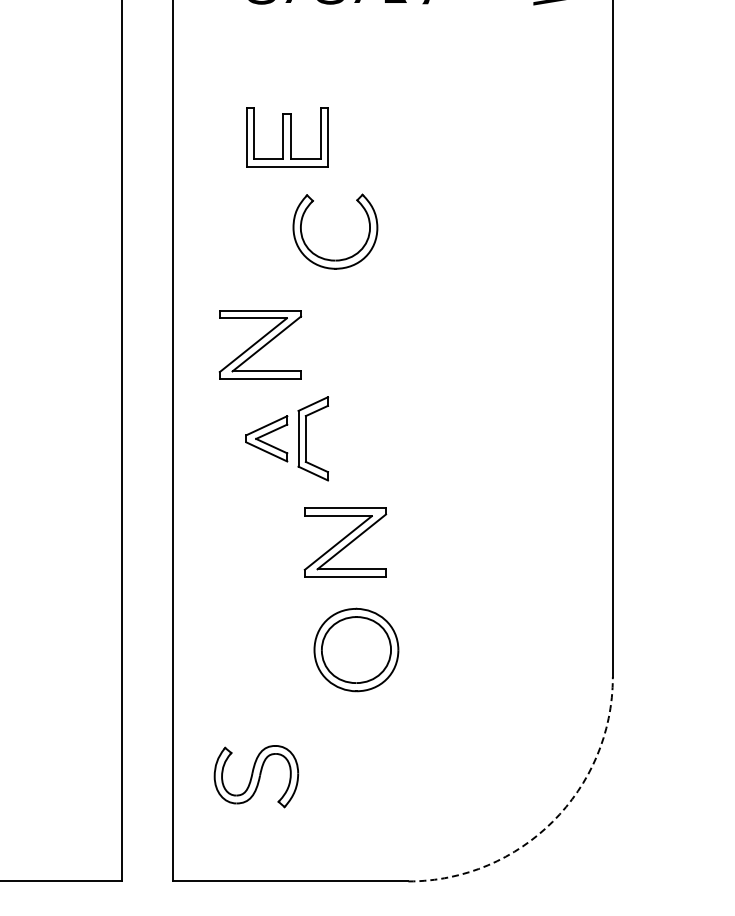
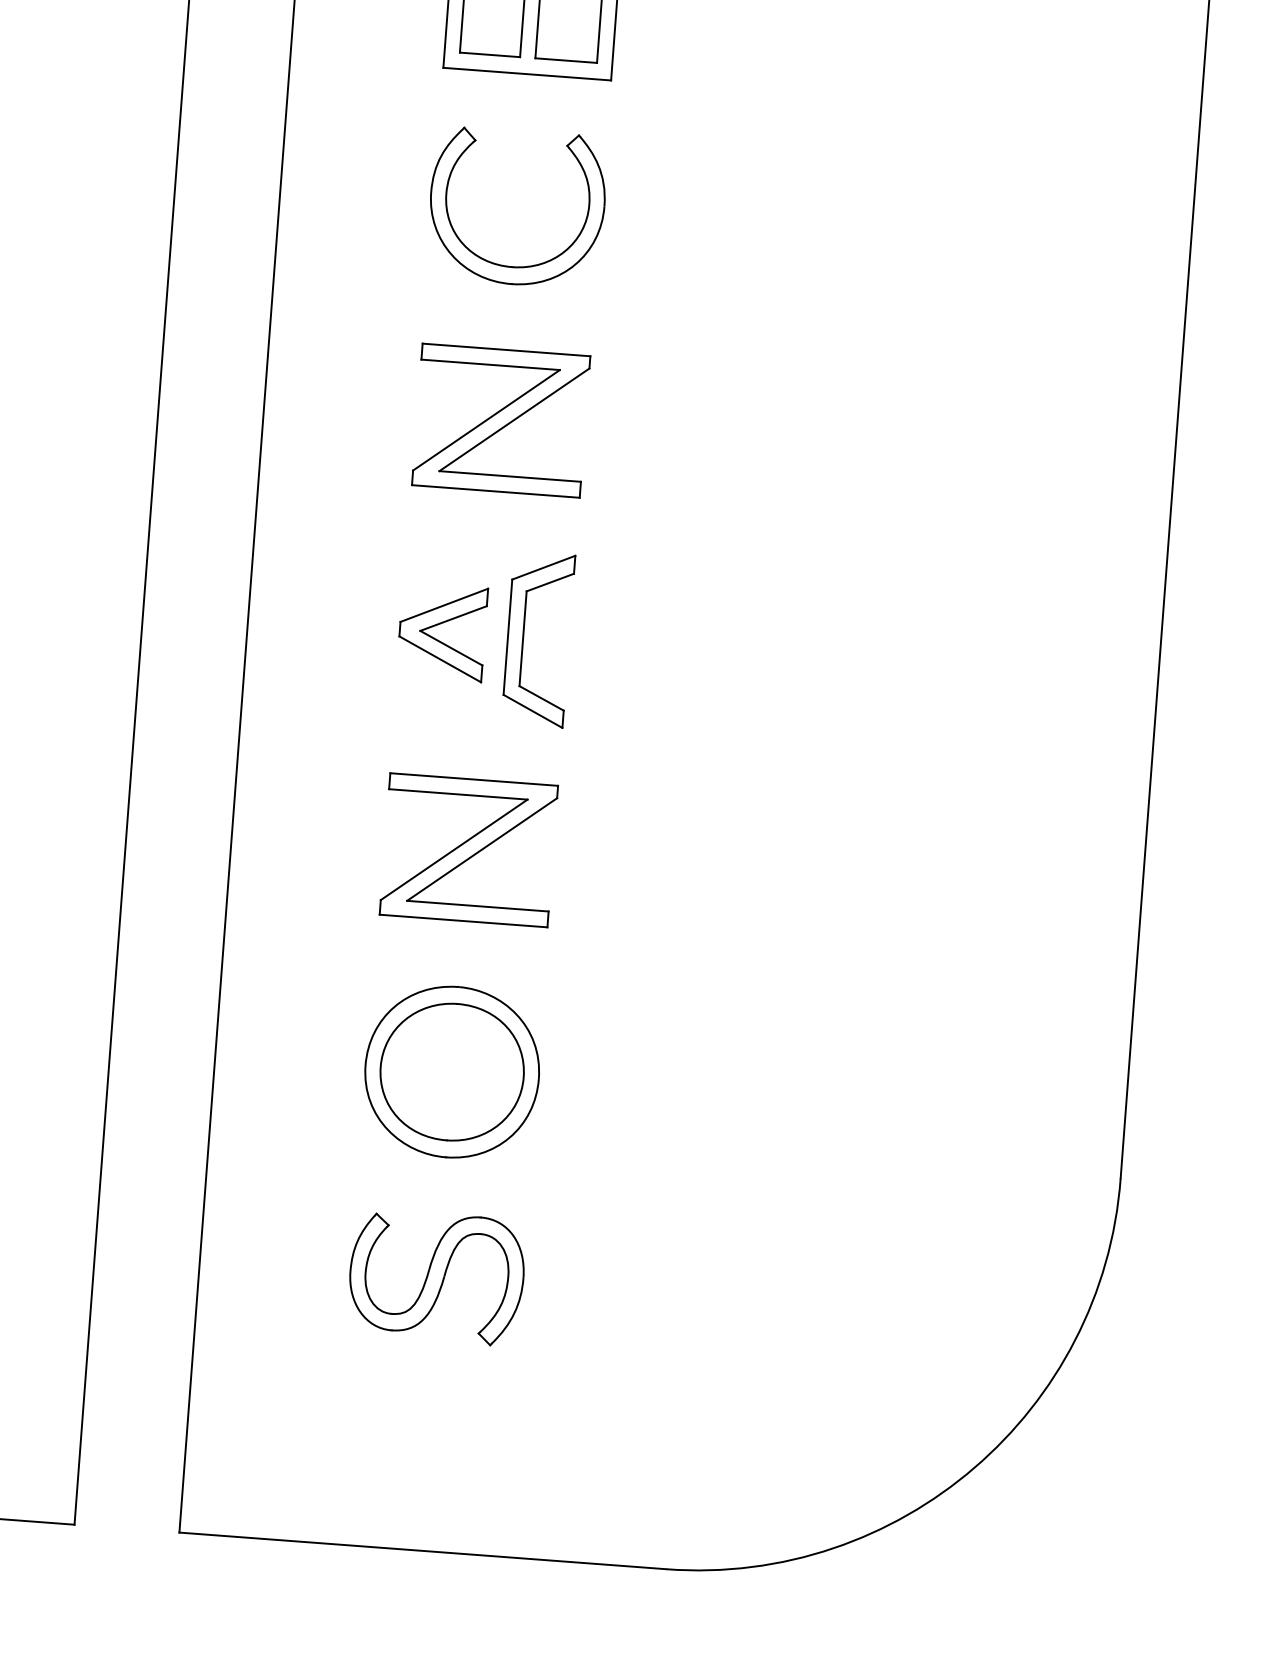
part: (342, 258) -> (527, 263), moved
part: (260, 344) -> (501, 419), moved
part: (345, 542) -> (469, 849), moved
part: (356, 649) -> (452, 1071), moved
part: (256, 776) -> (436, 1277), moved
arc: (552, 821) -> (973, 1467), dashed -> solid

